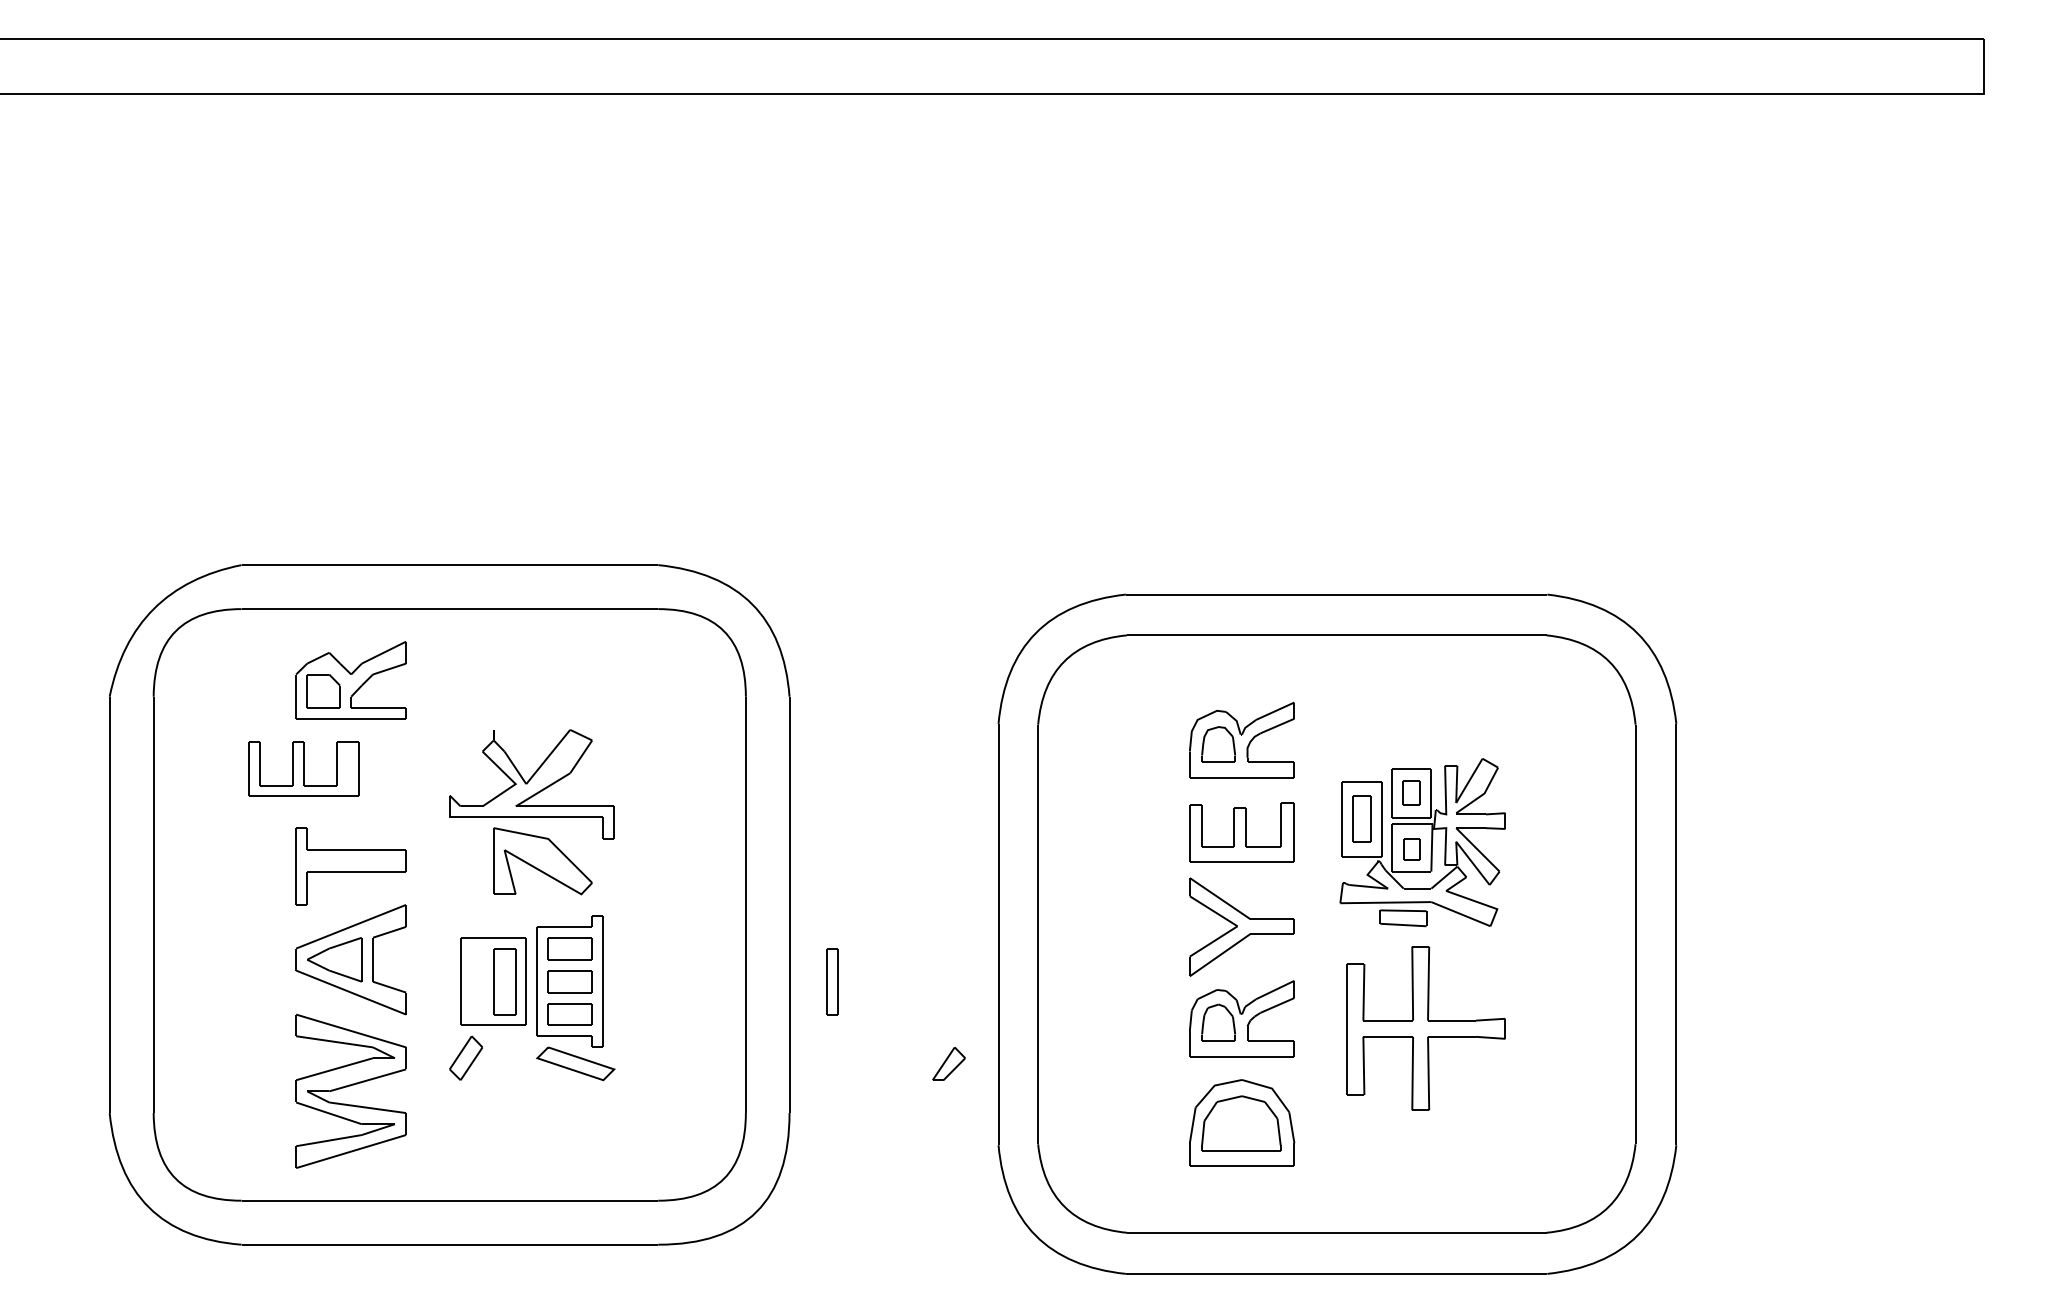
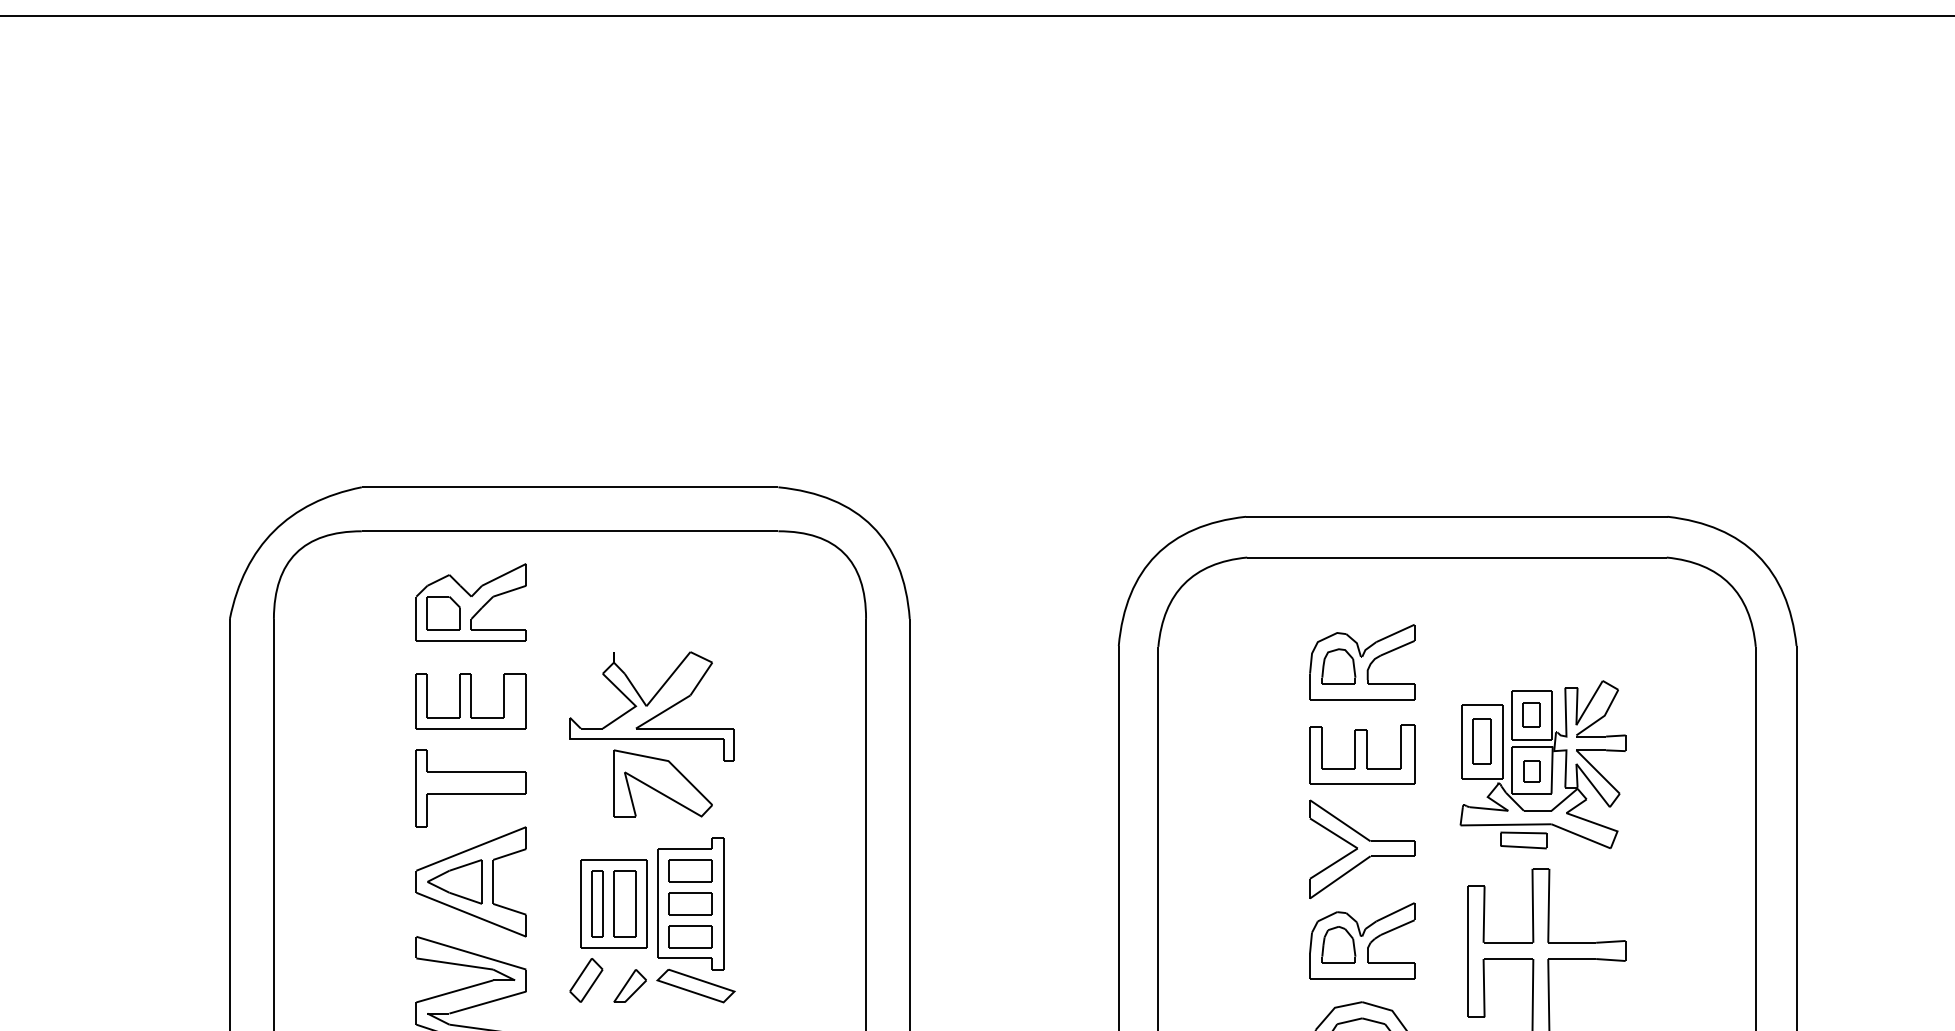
part: (303, 768) -> (470, 700), moved
part: (832, 981) -> (597, 903), moved
part: (948, 1063) -> (629, 985), moved

